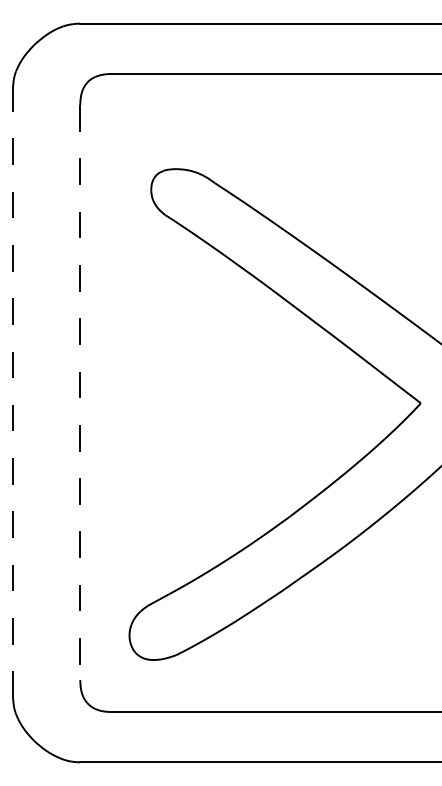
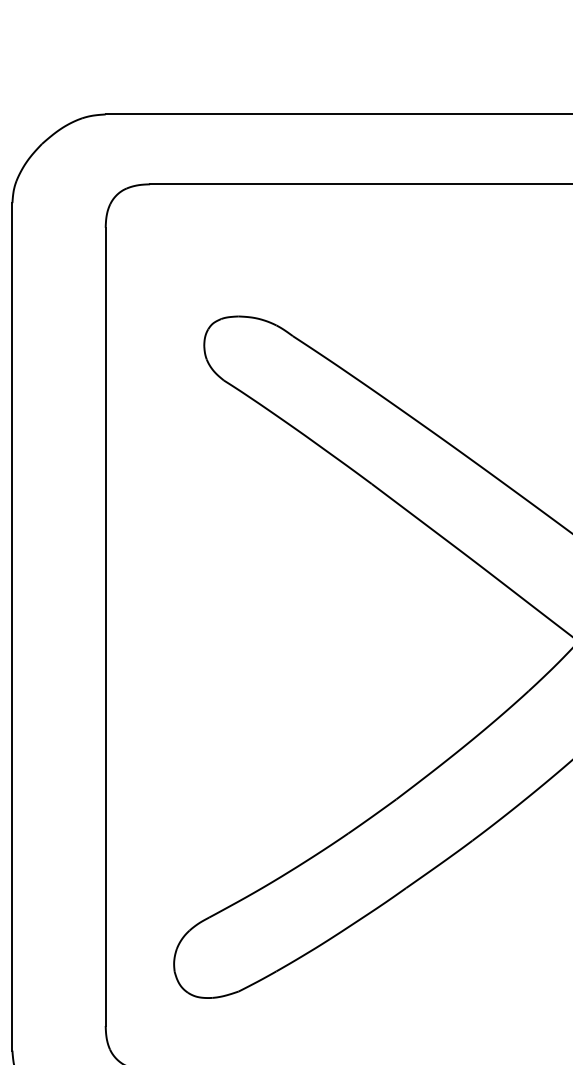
line: (13, 392) -> (13, 626), dashed -> solid
line: (80, 393) -> (106, 628), dashed -> solid

